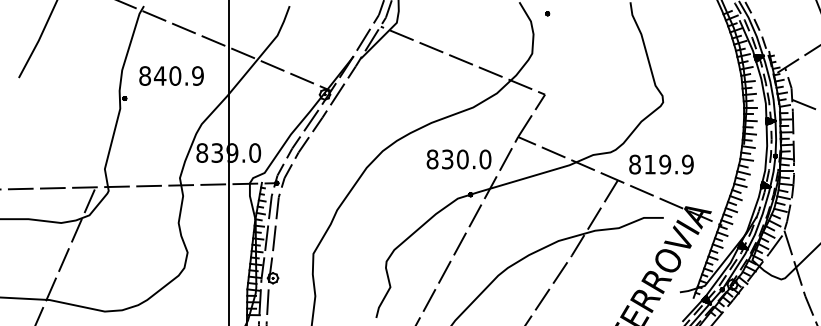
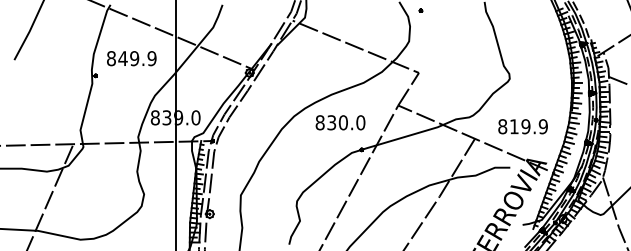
text: (175, 75) -> (134, 58), 840.9 -> 849.9
text: (458, 159) -> (340, 122), moved
text: (661, 164) -> (523, 126), moved

